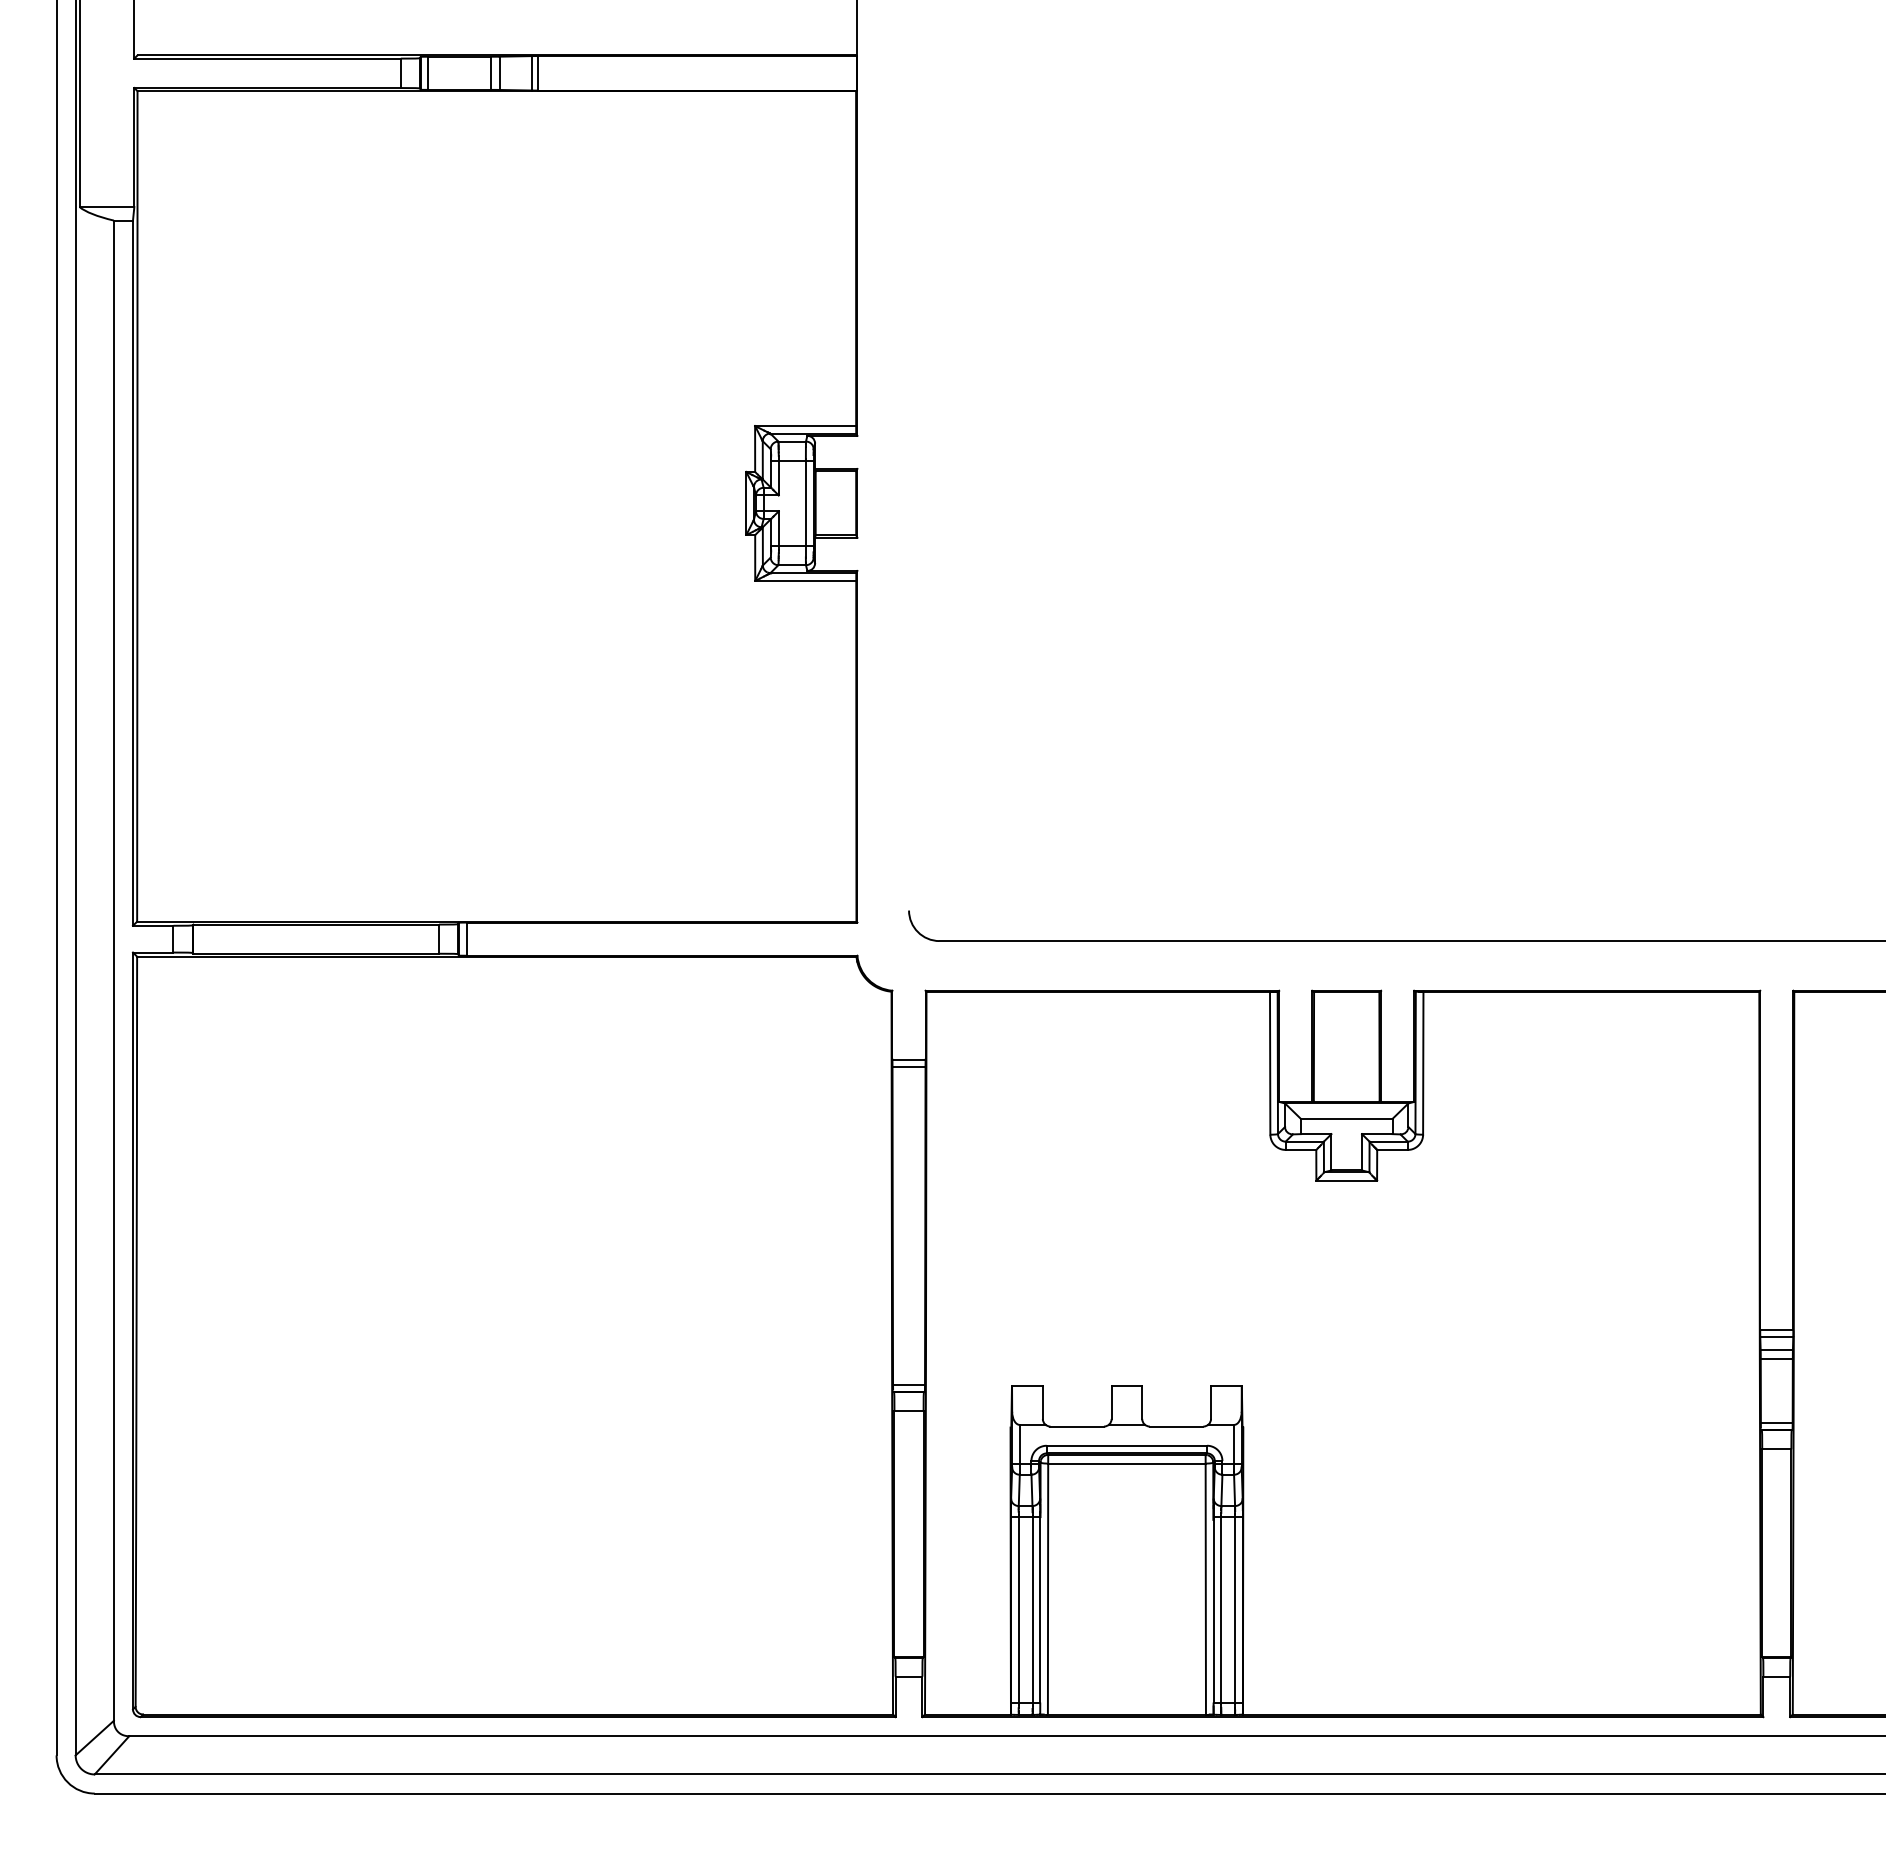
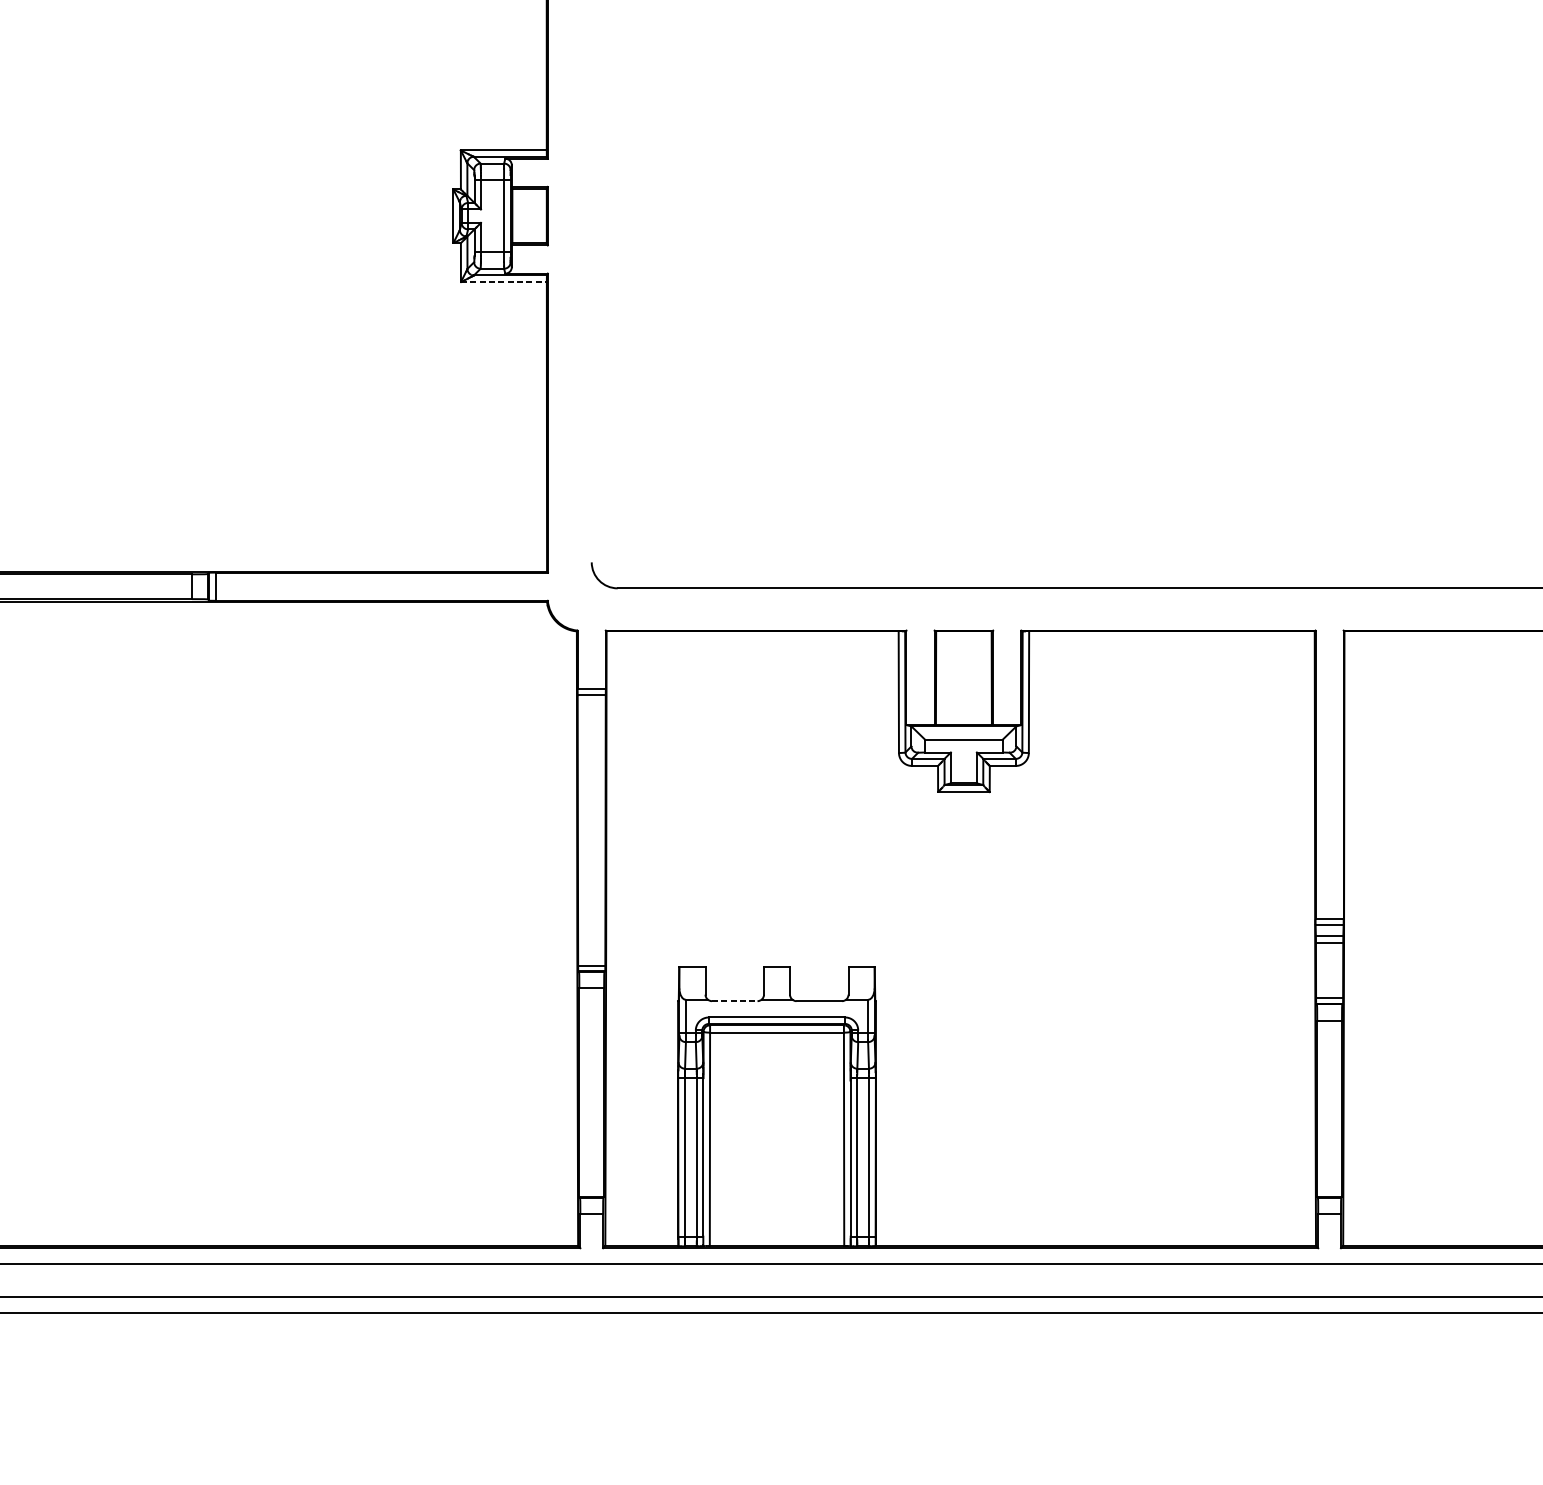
line: (806, 580) -> (504, 281), solid -> dashed
line: (1077, 1426) -> (734, 1001), solid -> dashed

